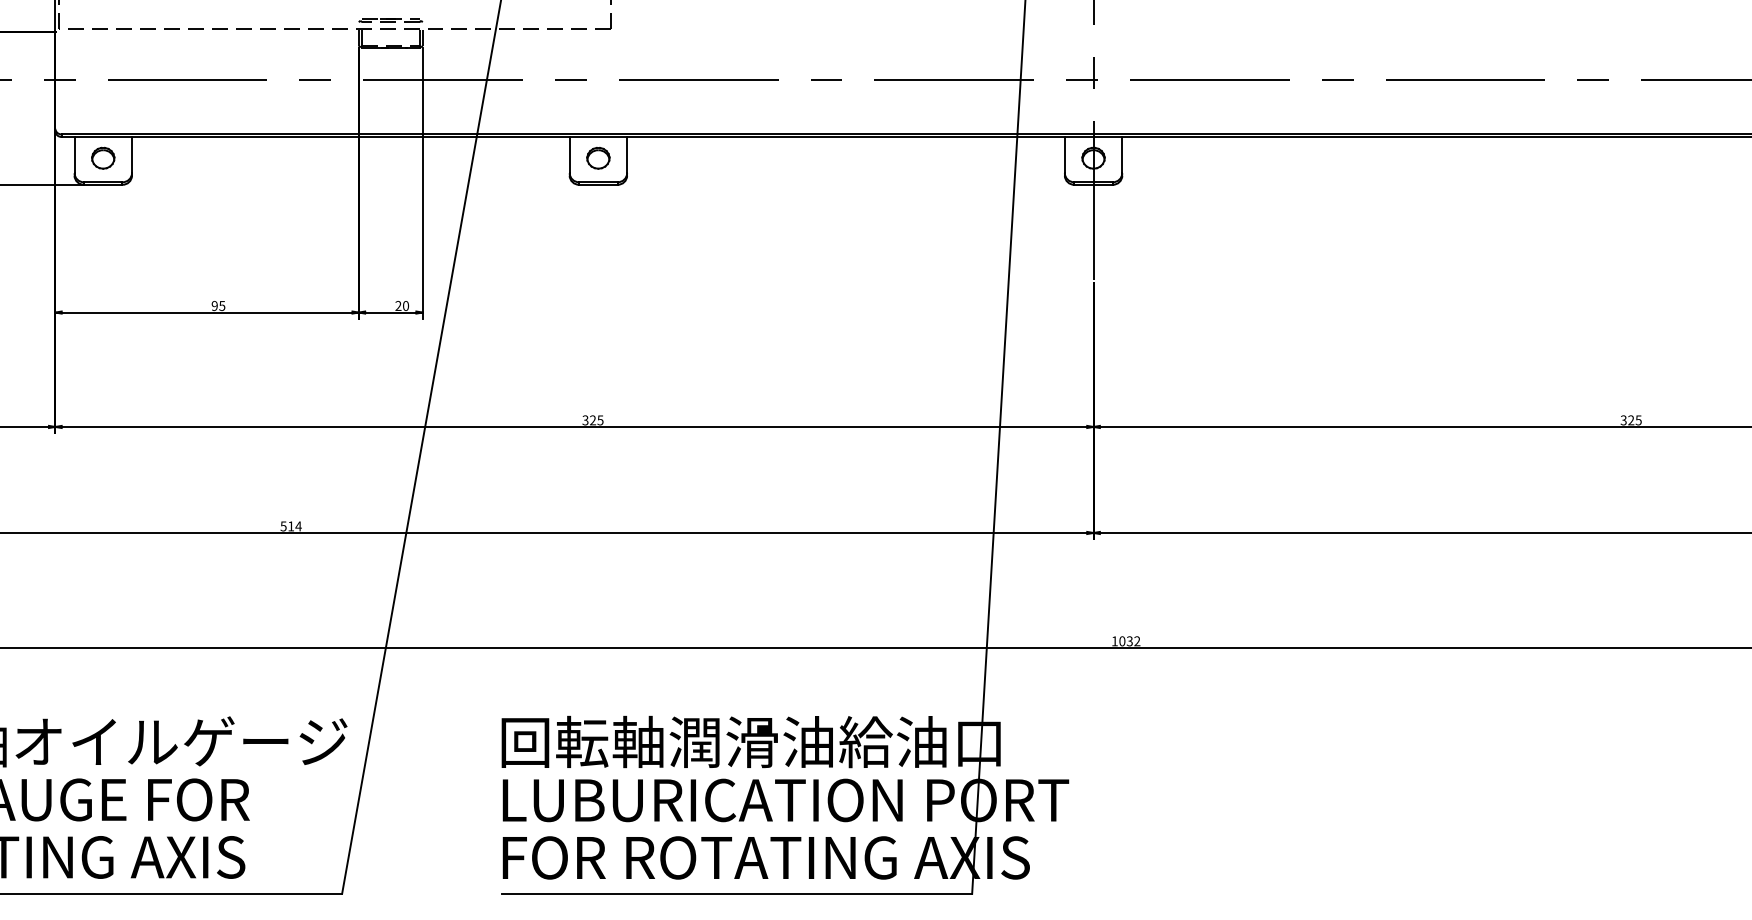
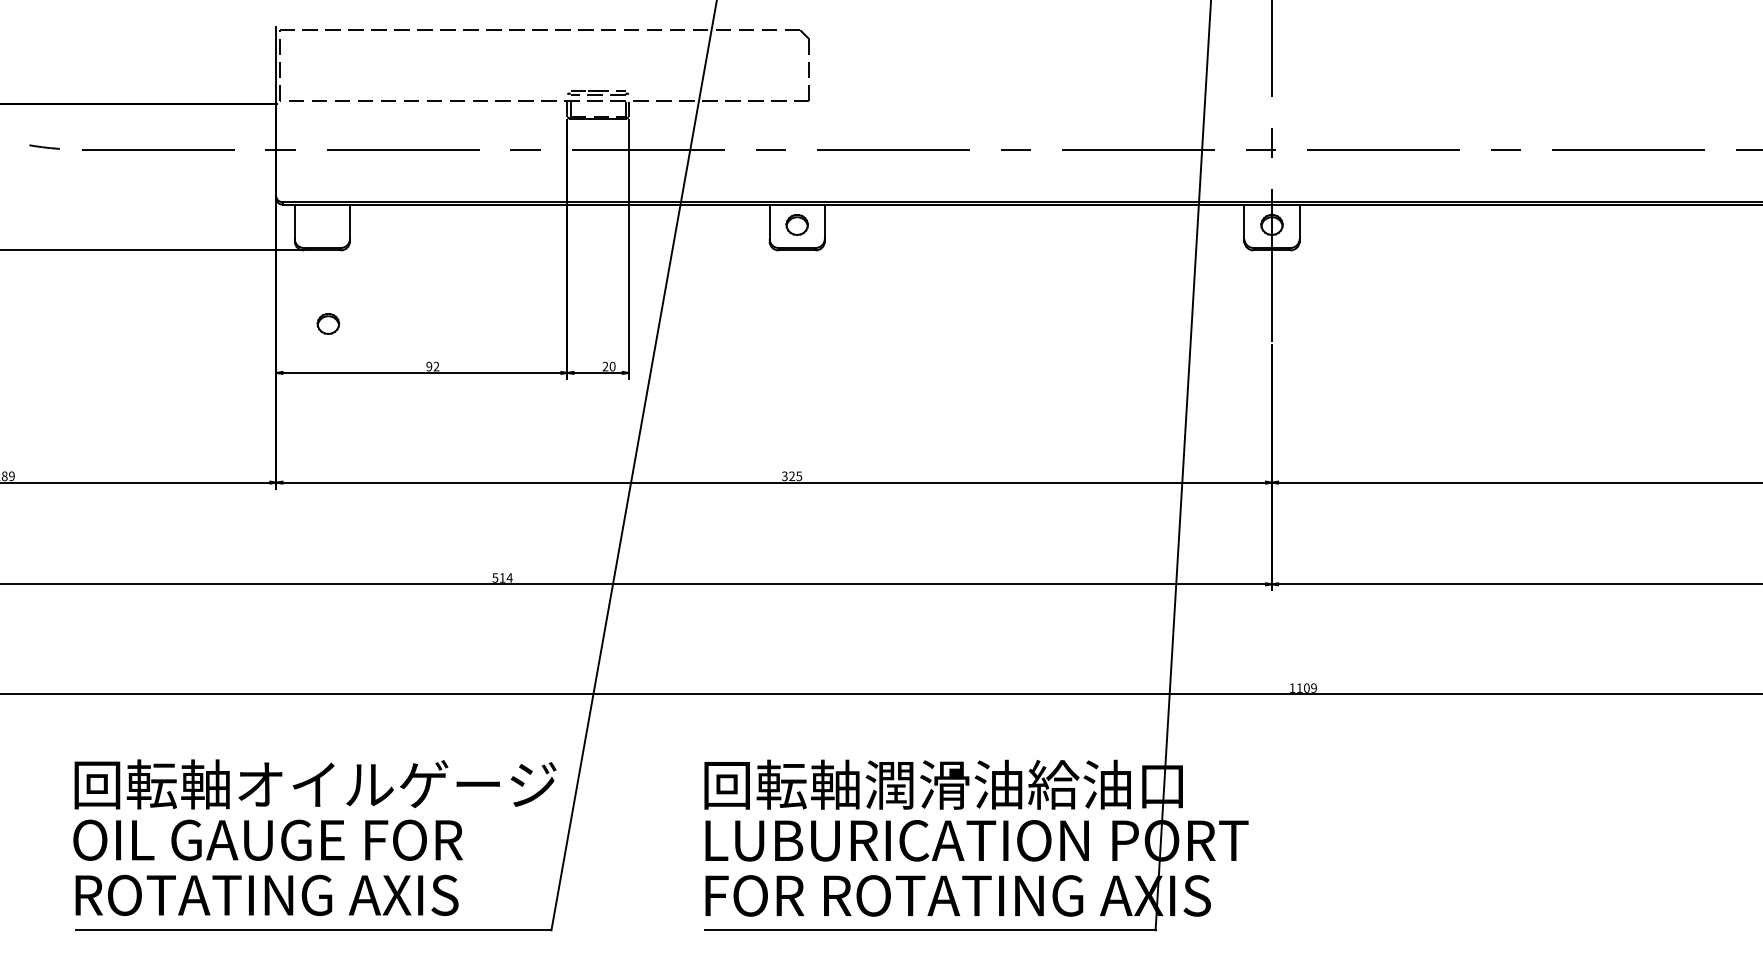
part: (103, 157) -> (328, 323), moved
text: (222, 305) -> (436, 366), 95 -> 92
text: (1129, 640) -> (1306, 687), 1032 -> 1109

